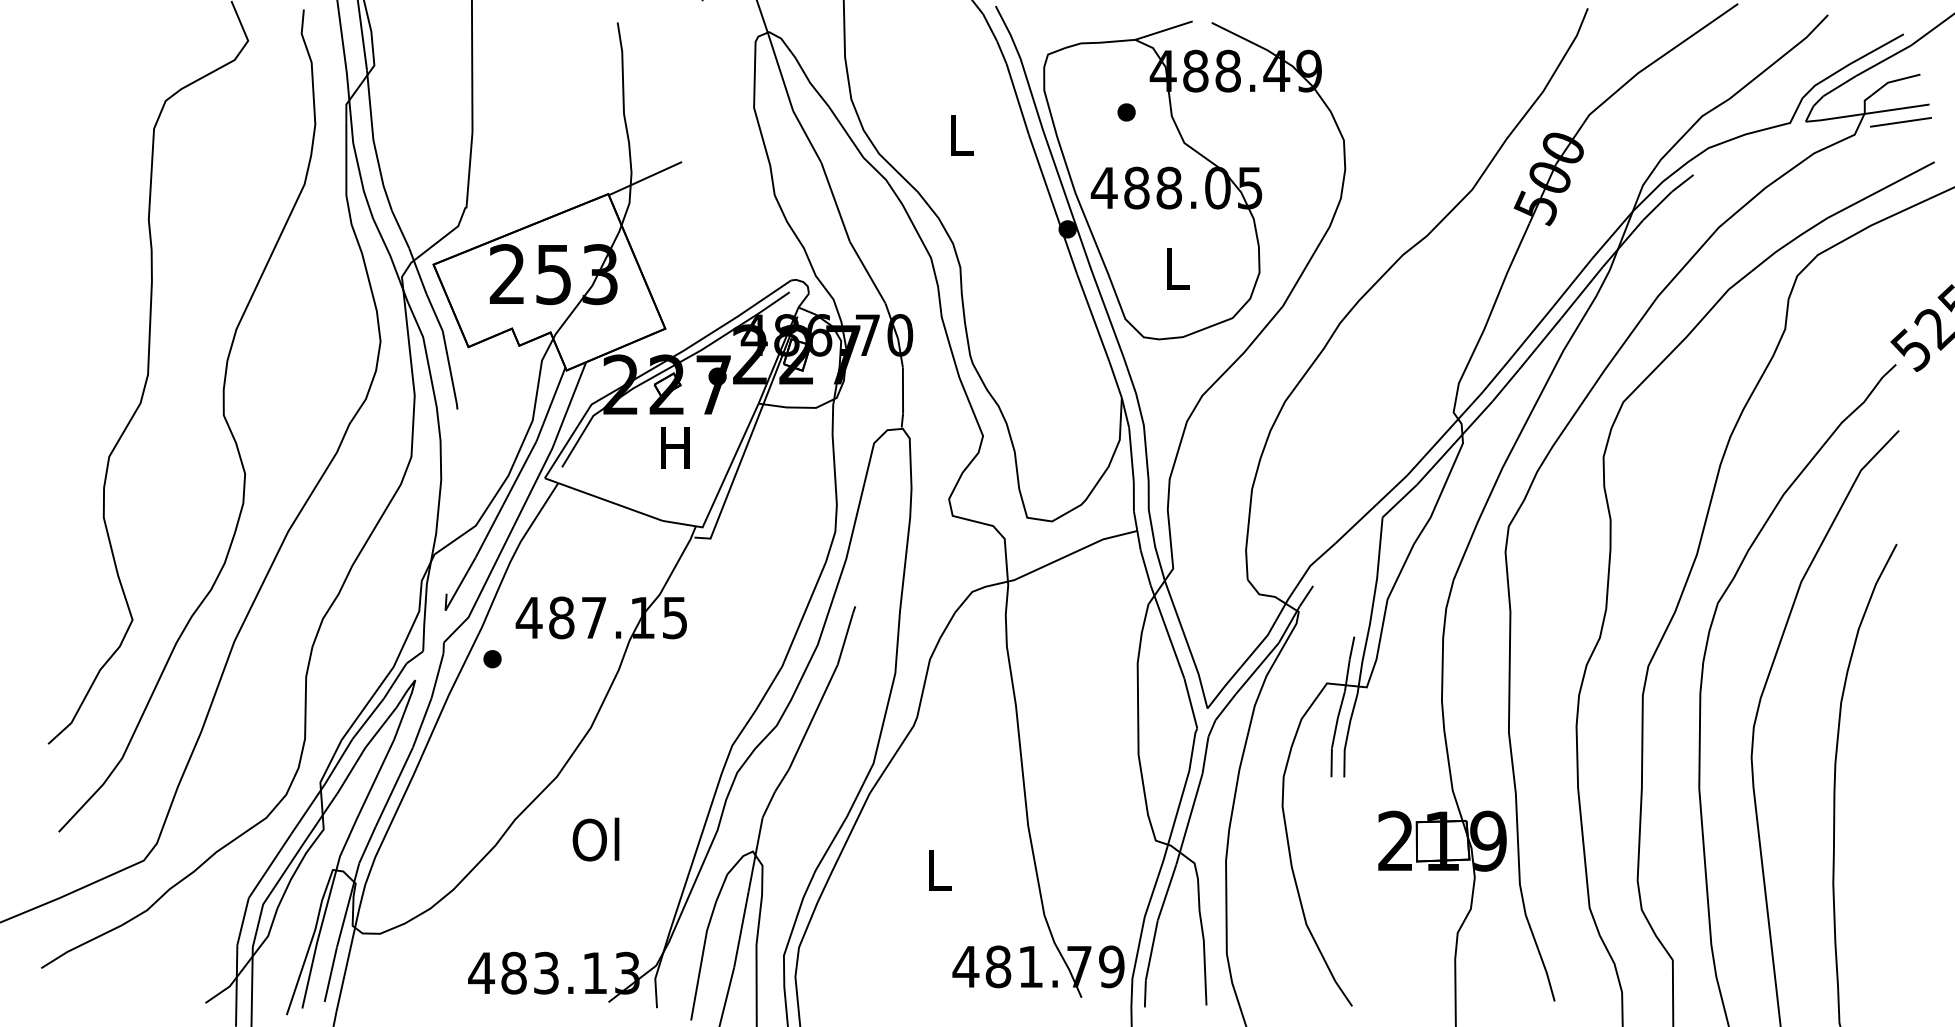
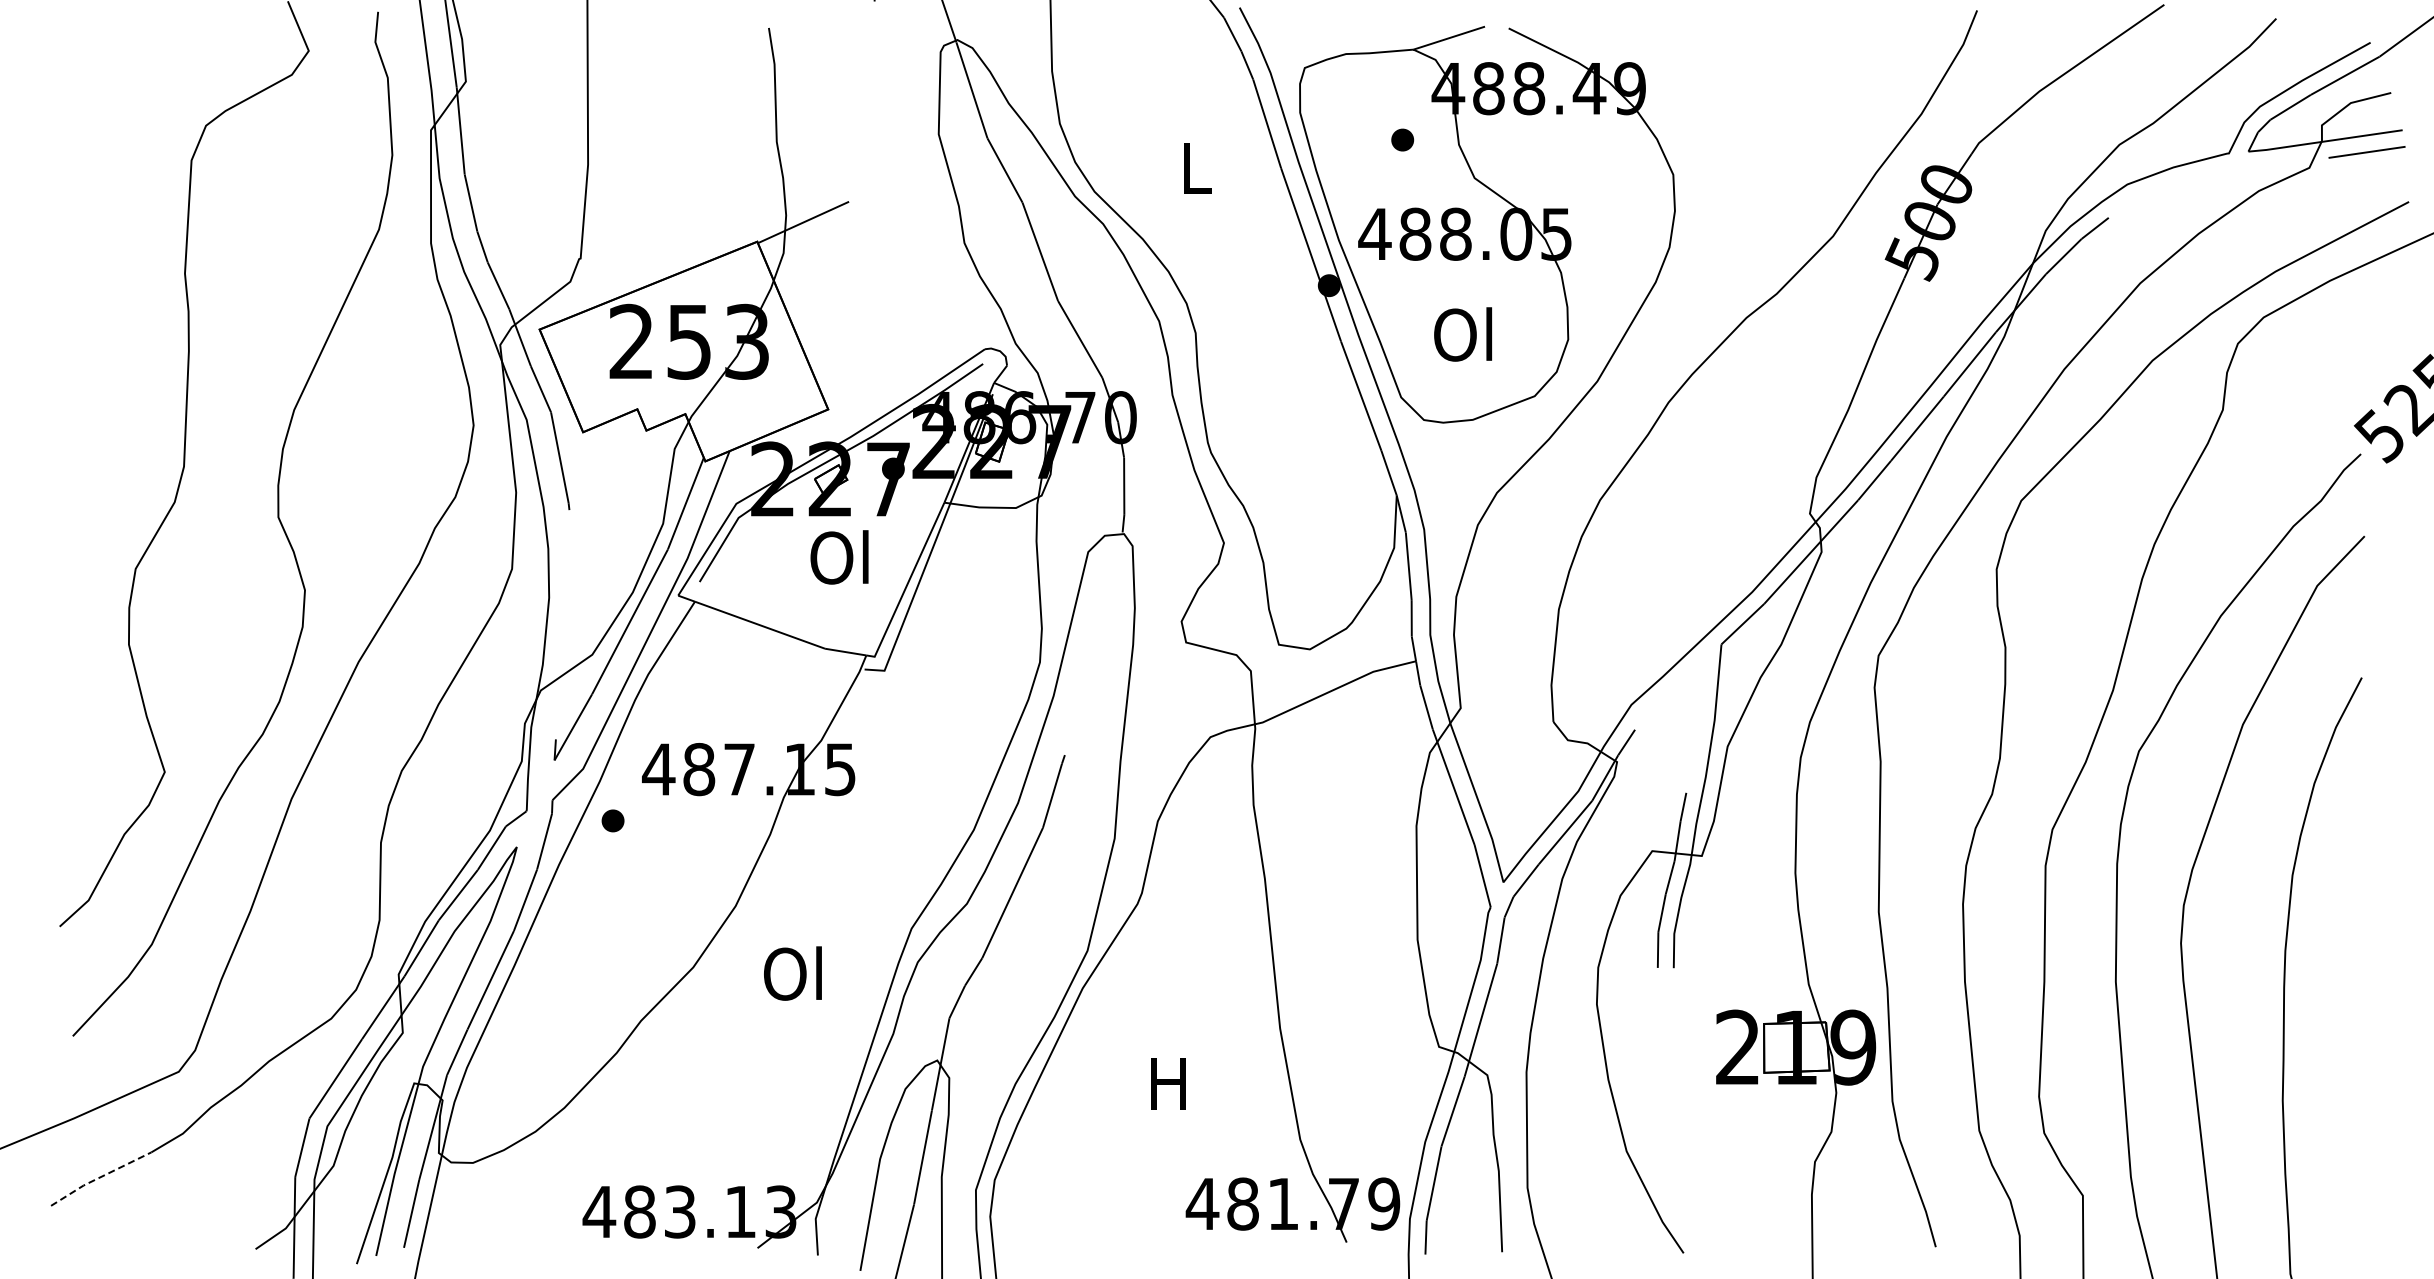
text: (1175, 268) -> (1463, 334), L -> Ol
text: (674, 447) -> (839, 557), H -> Ol
text: (595, 839) -> (792, 973), moved
text: (938, 870) -> (1168, 1083), L -> H
line: (80, 945) -> (99, 1177), solid -> dashed

